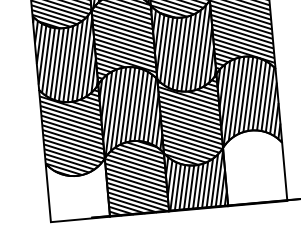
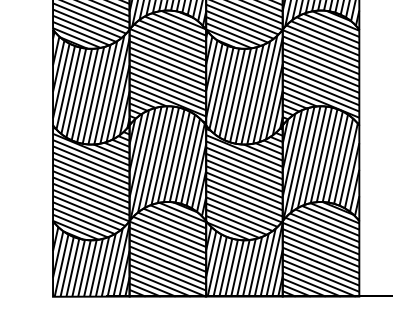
hatch: (254, 167) -> (320, 249), added
hatch: (77, 189) -> (91, 258), added

